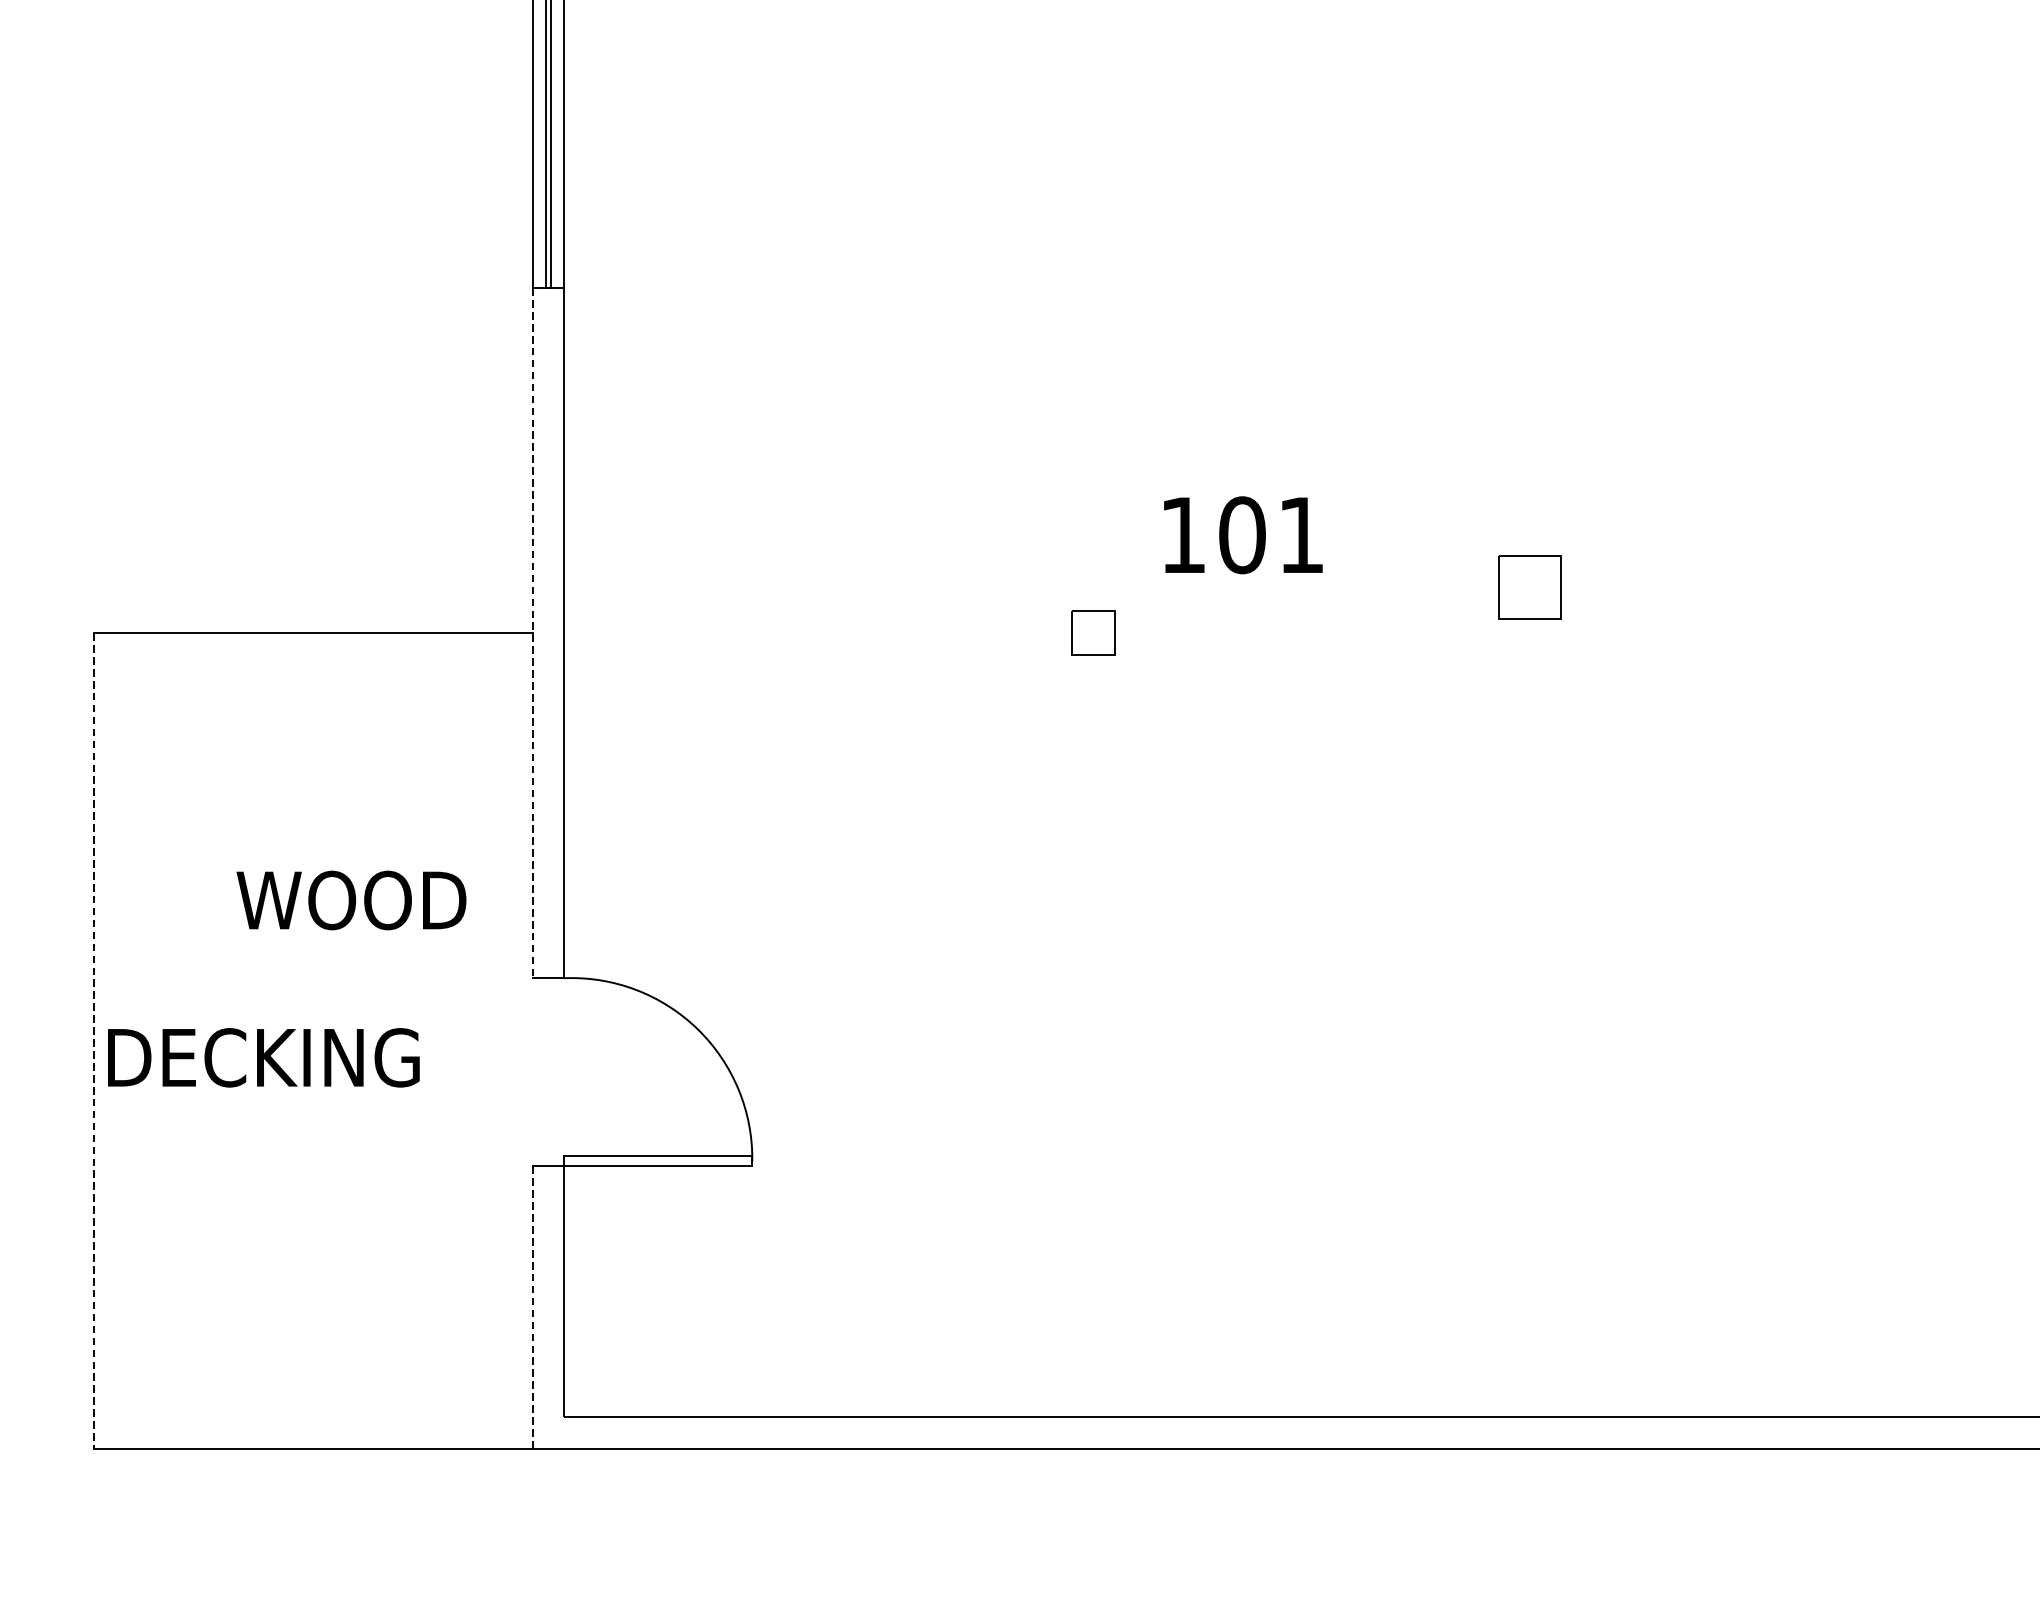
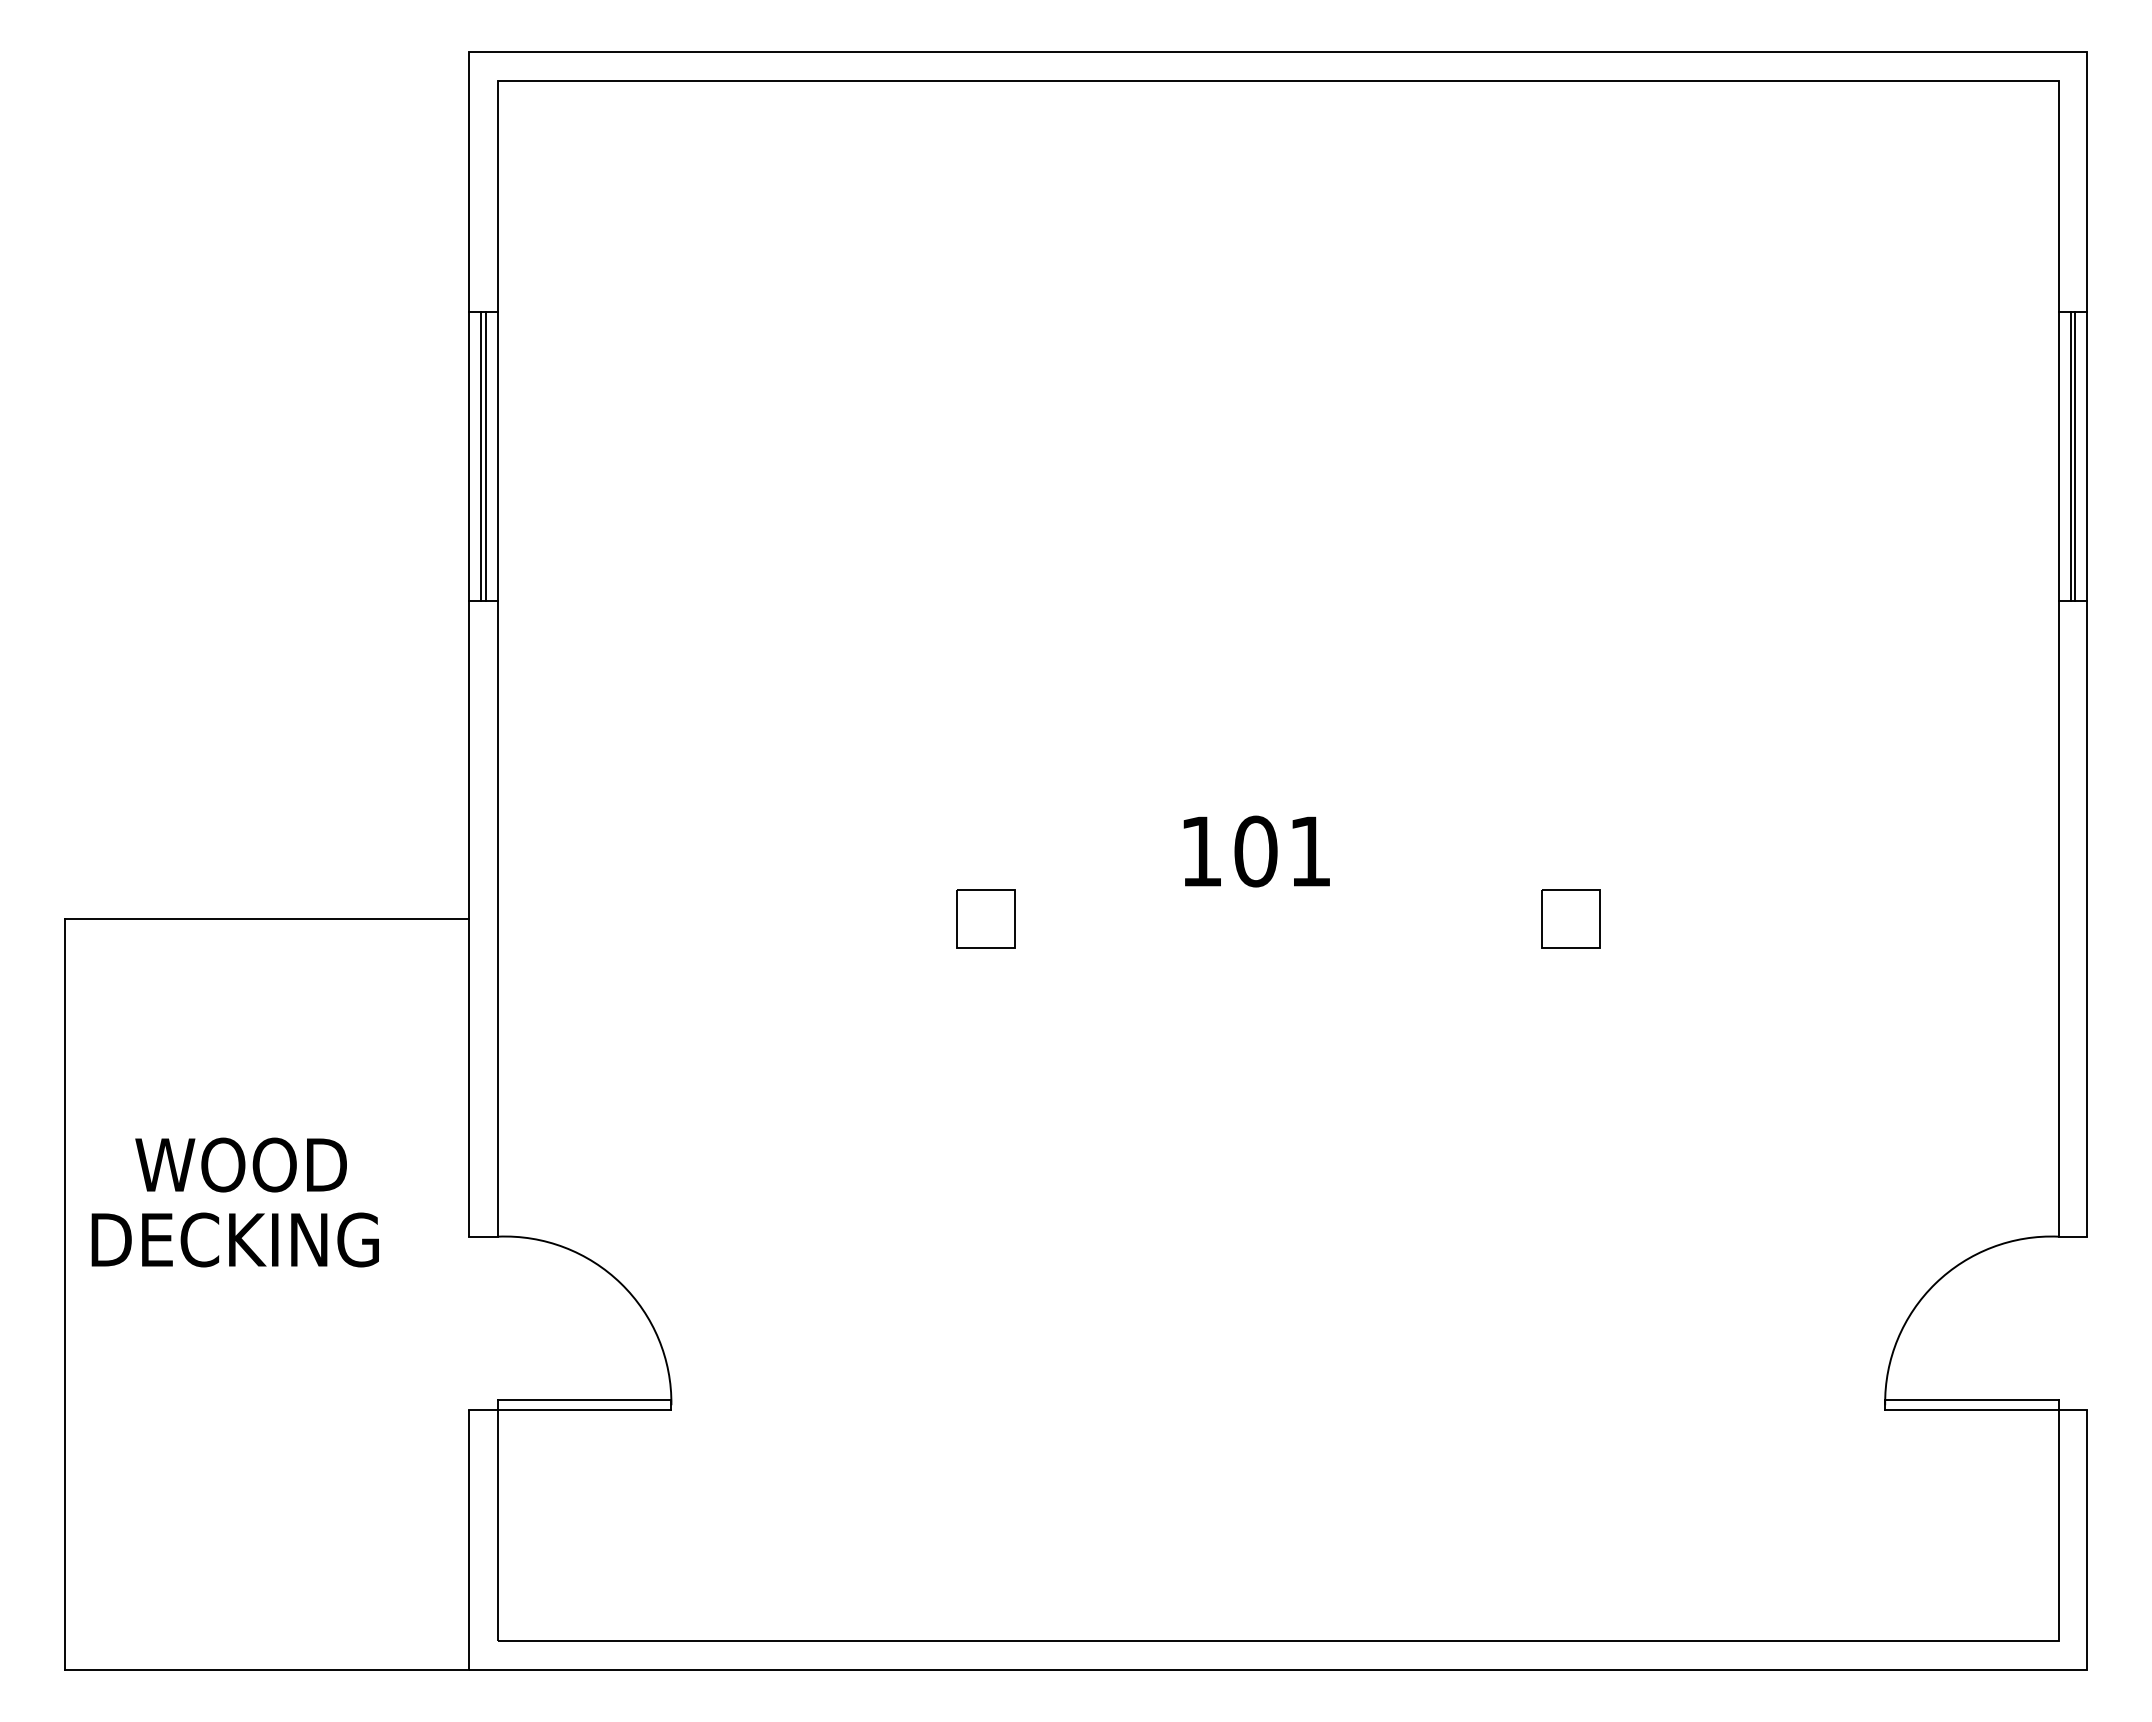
text: (1243, 535) -> (1256, 851), moved
part: (1529, 587) -> (1570, 918), moved
line: (533, 632) -> (469, 918), dashed -> solid
part: (1093, 632) -> (985, 918), size x1.43
text: (350, 899) -> (240, 1164), moved
line: (93, 1041) -> (64, 1294), dashed -> solid
text: (262, 1057) -> (234, 1239), moved
line: (533, 1308) -> (469, 1540), dashed -> solid

